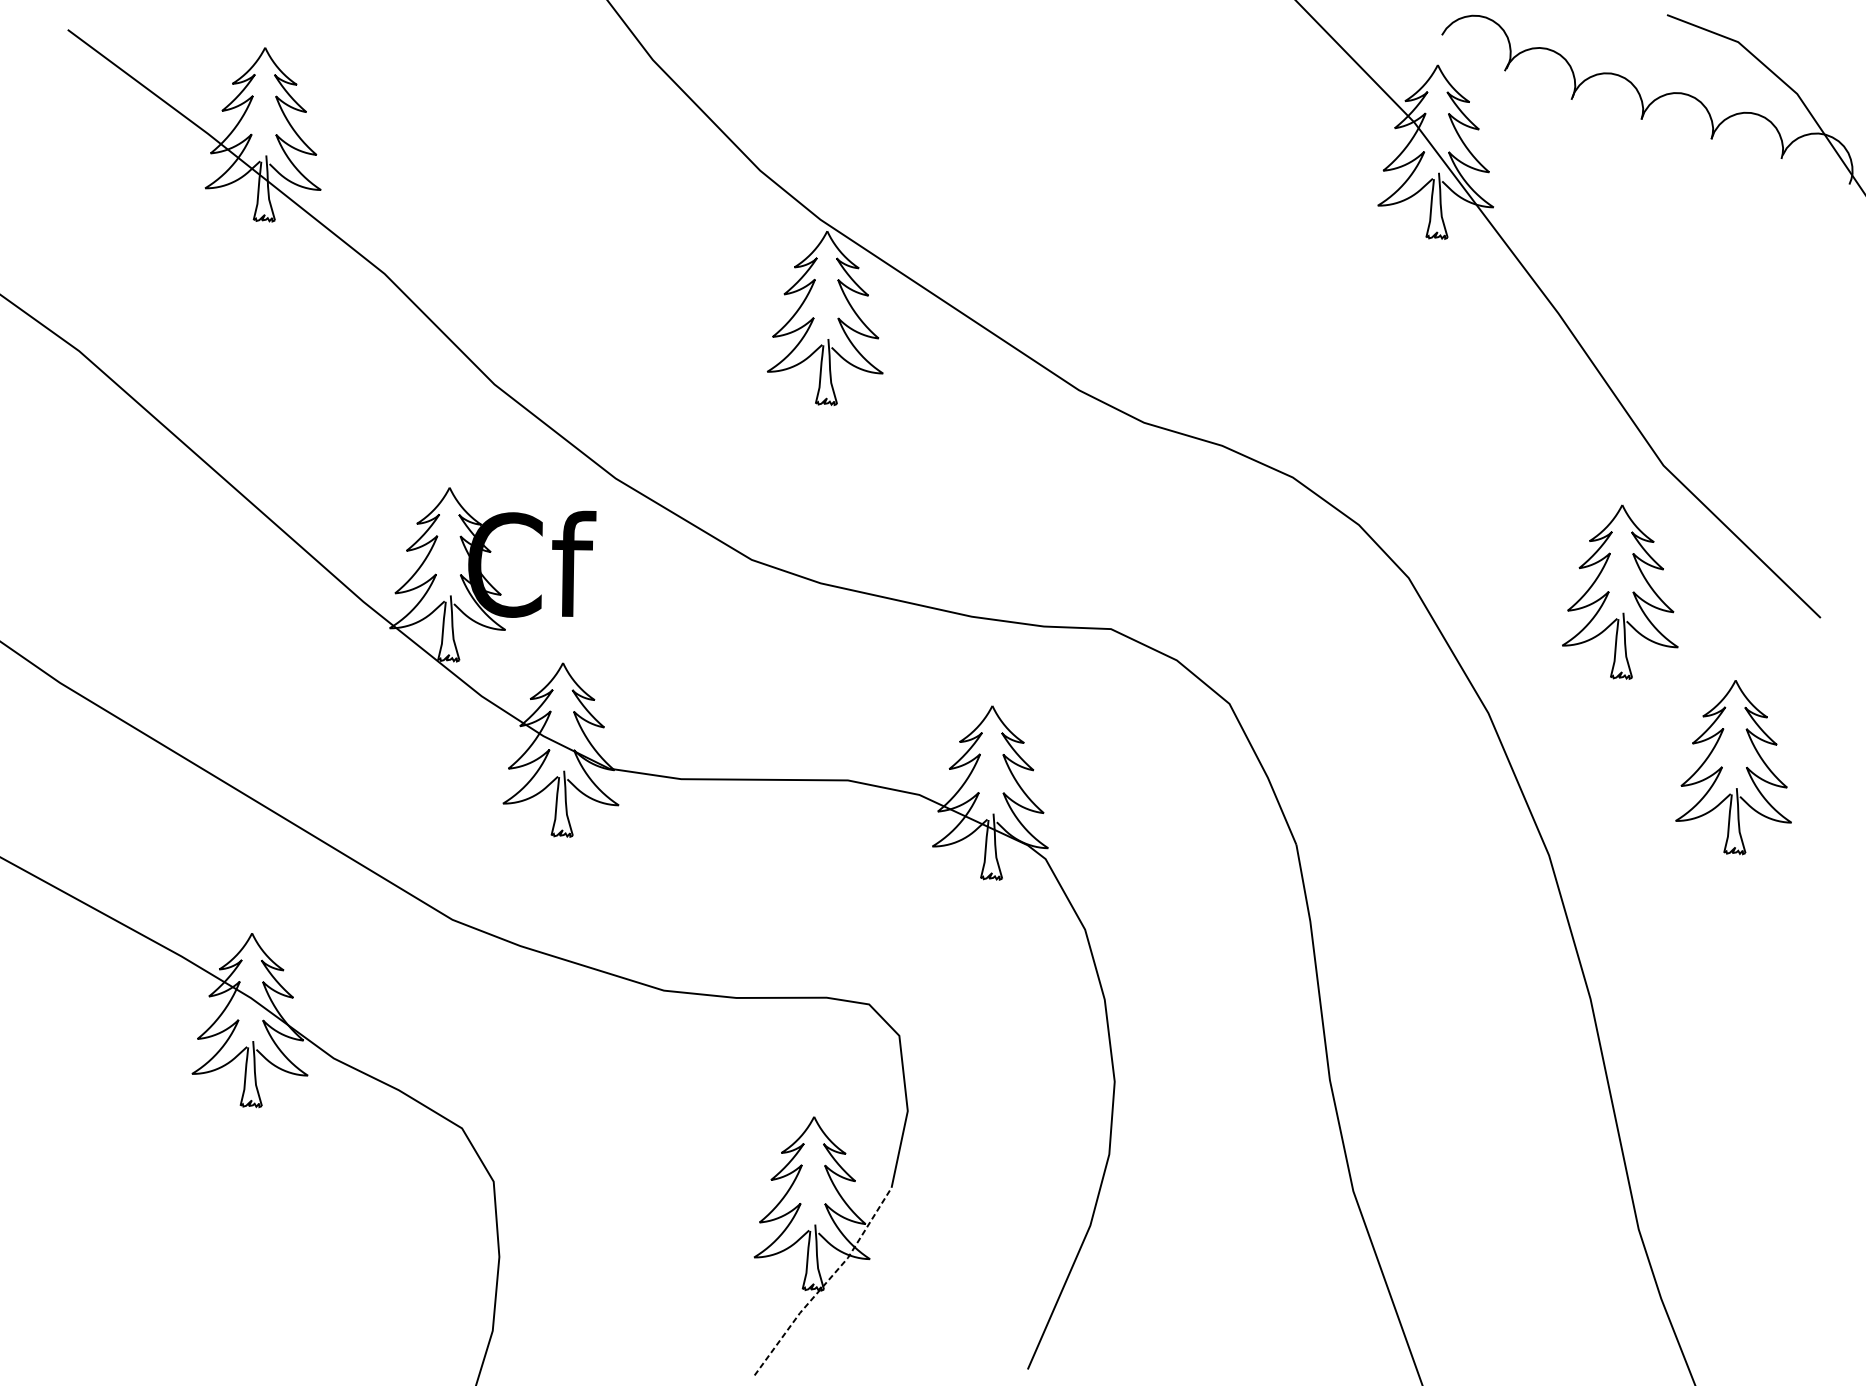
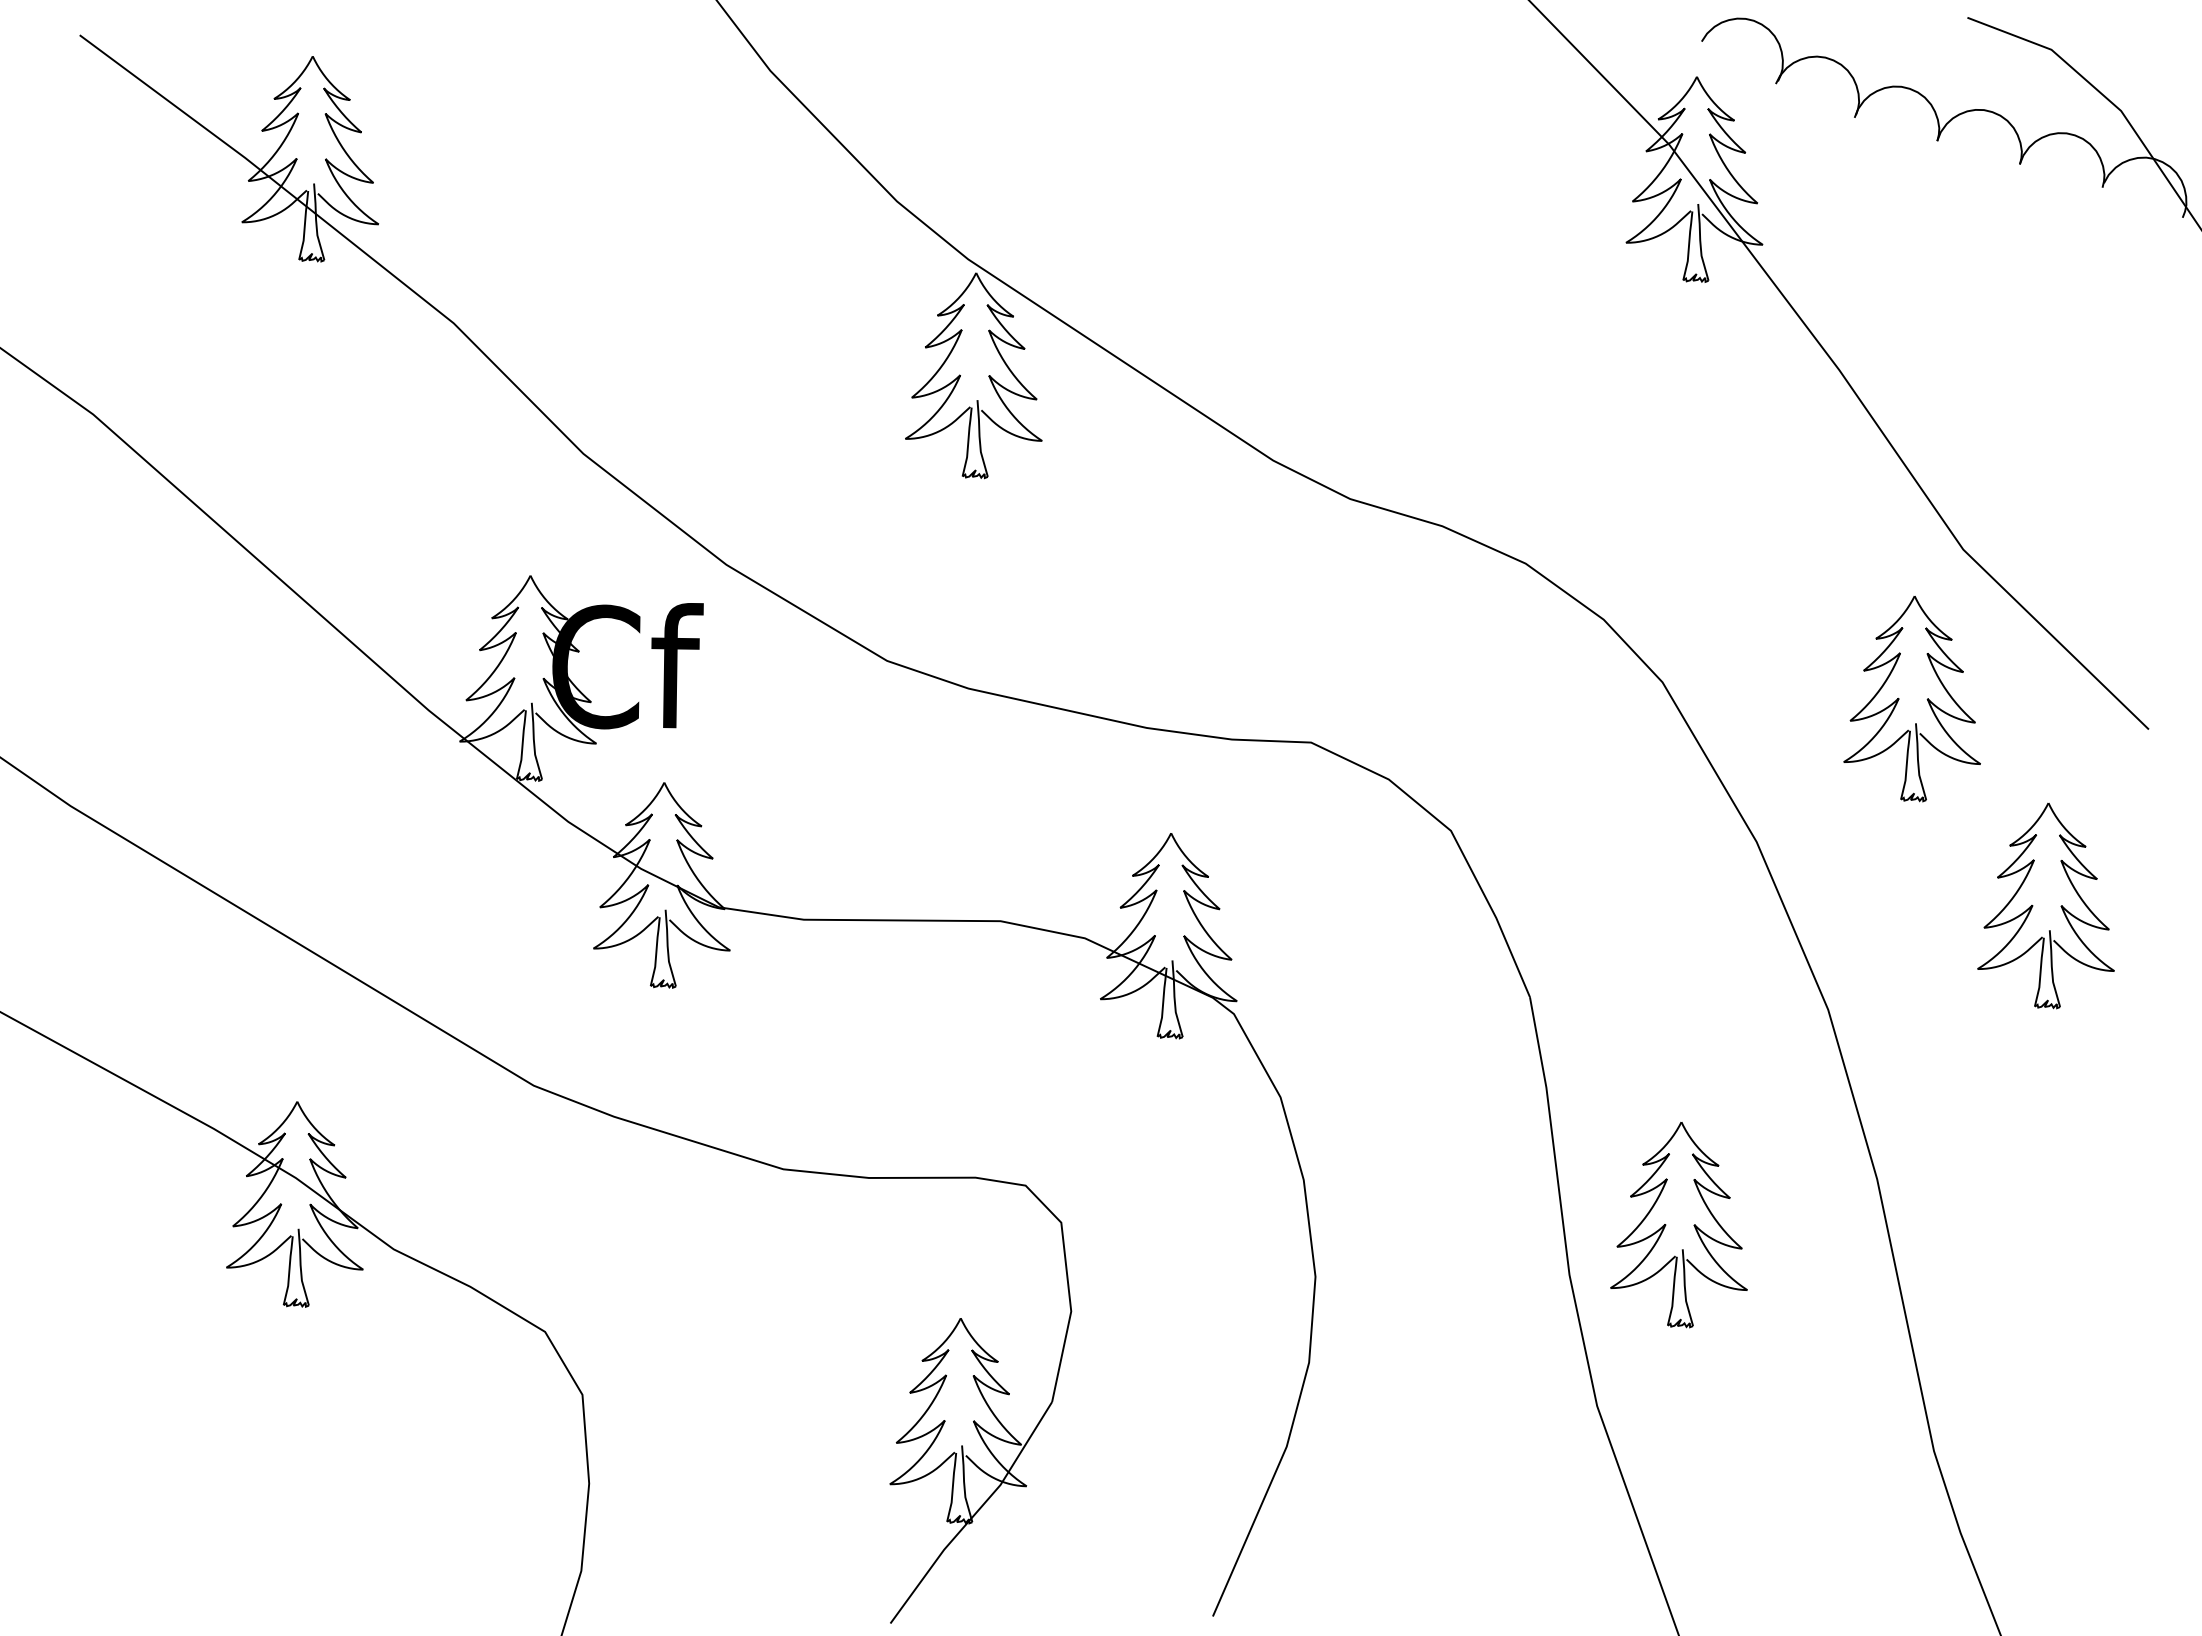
part: (1412, 1038) -> (1666, 1225), added
line: (825, 1283) -> (974, 1515), dashed -> solid

